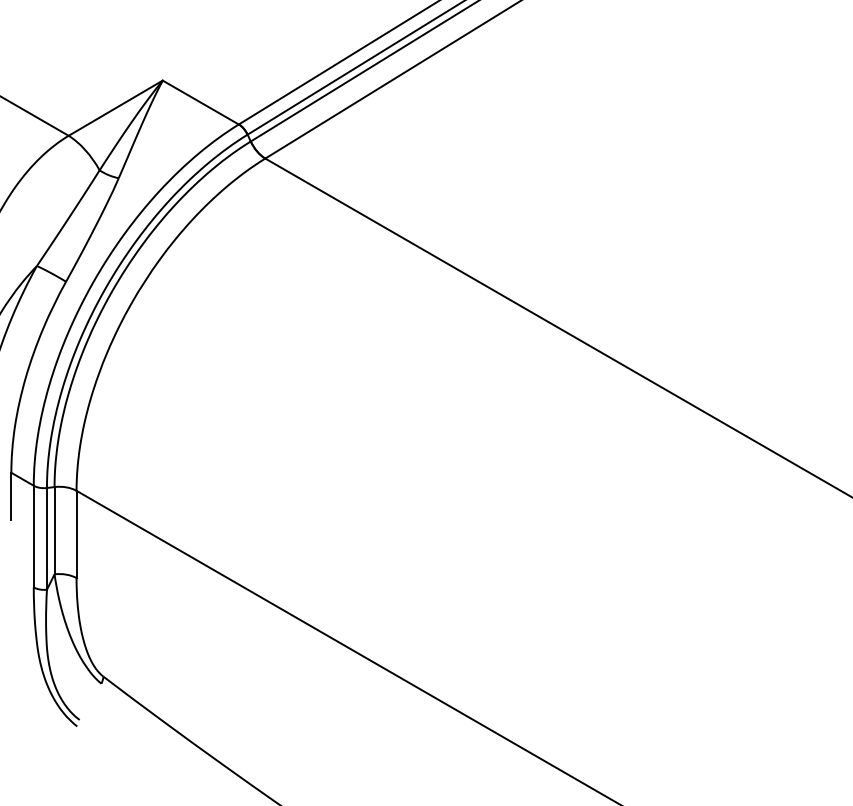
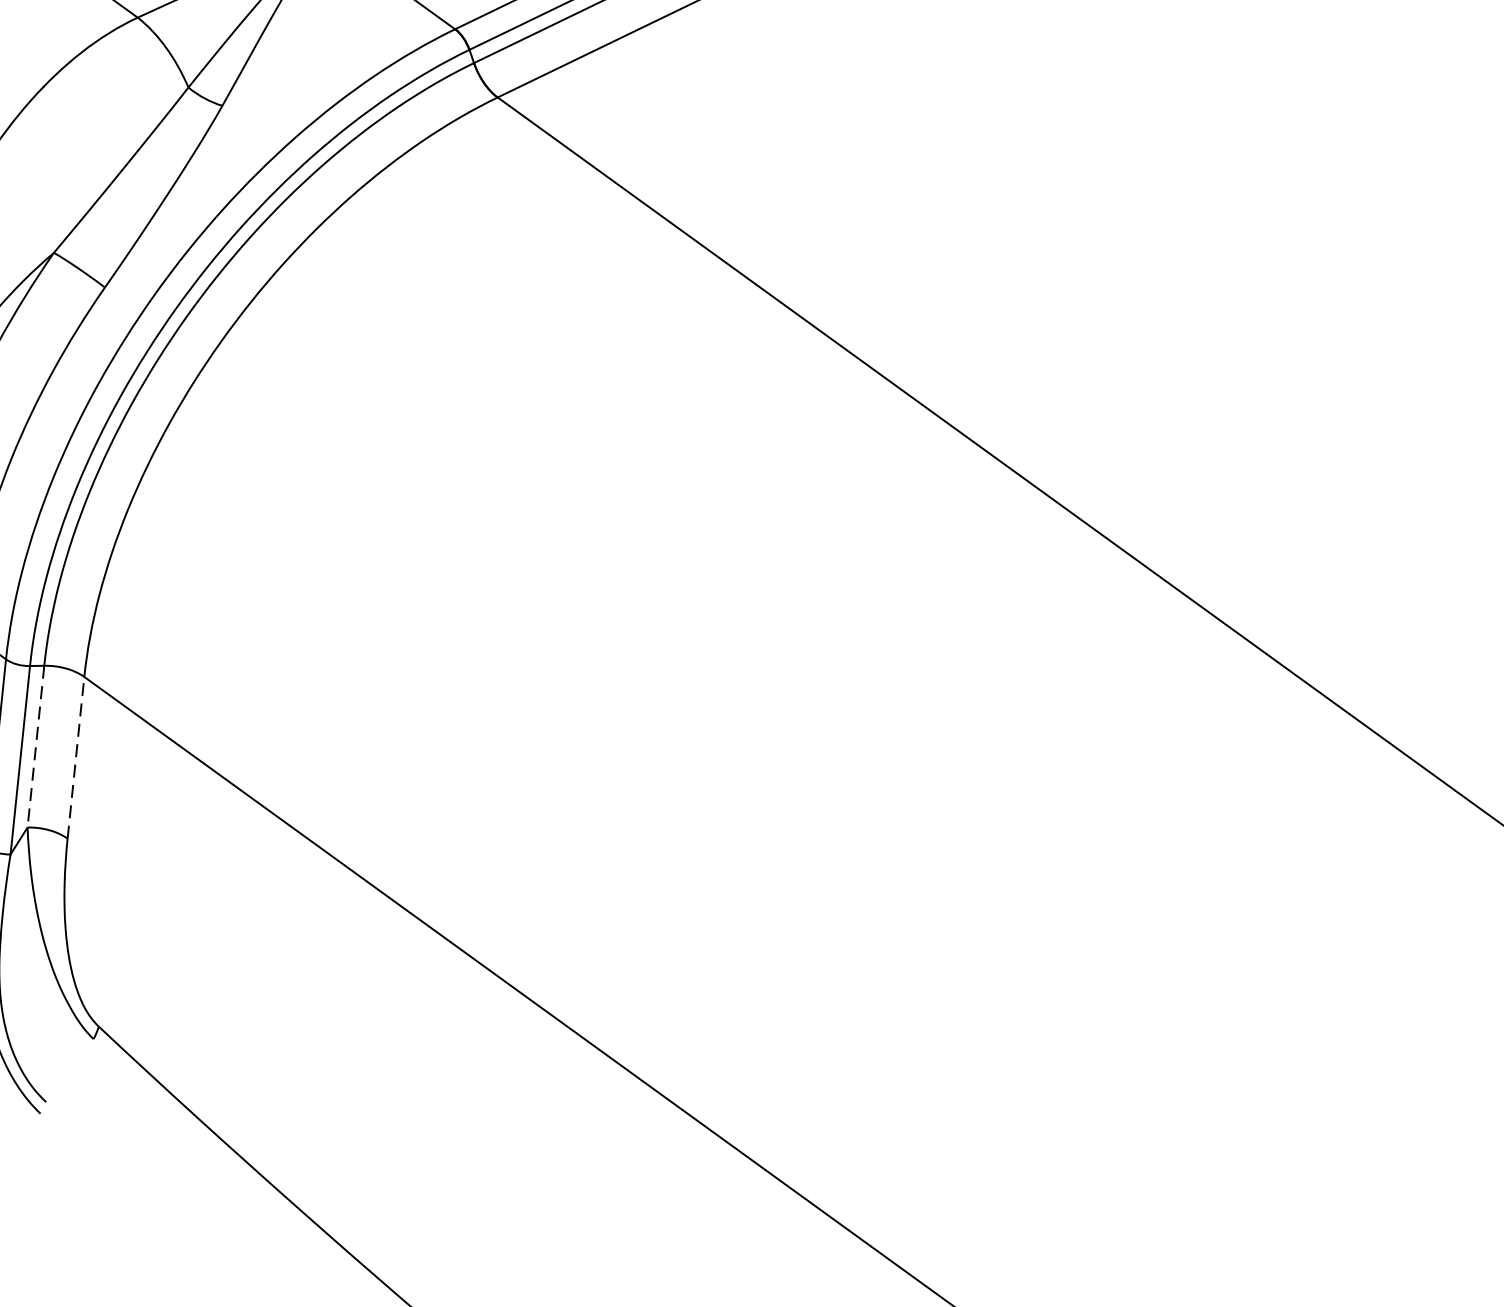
line: (54, 530) -> (35, 746), solid -> dashed
line: (76, 534) -> (75, 757), solid -> dashed

